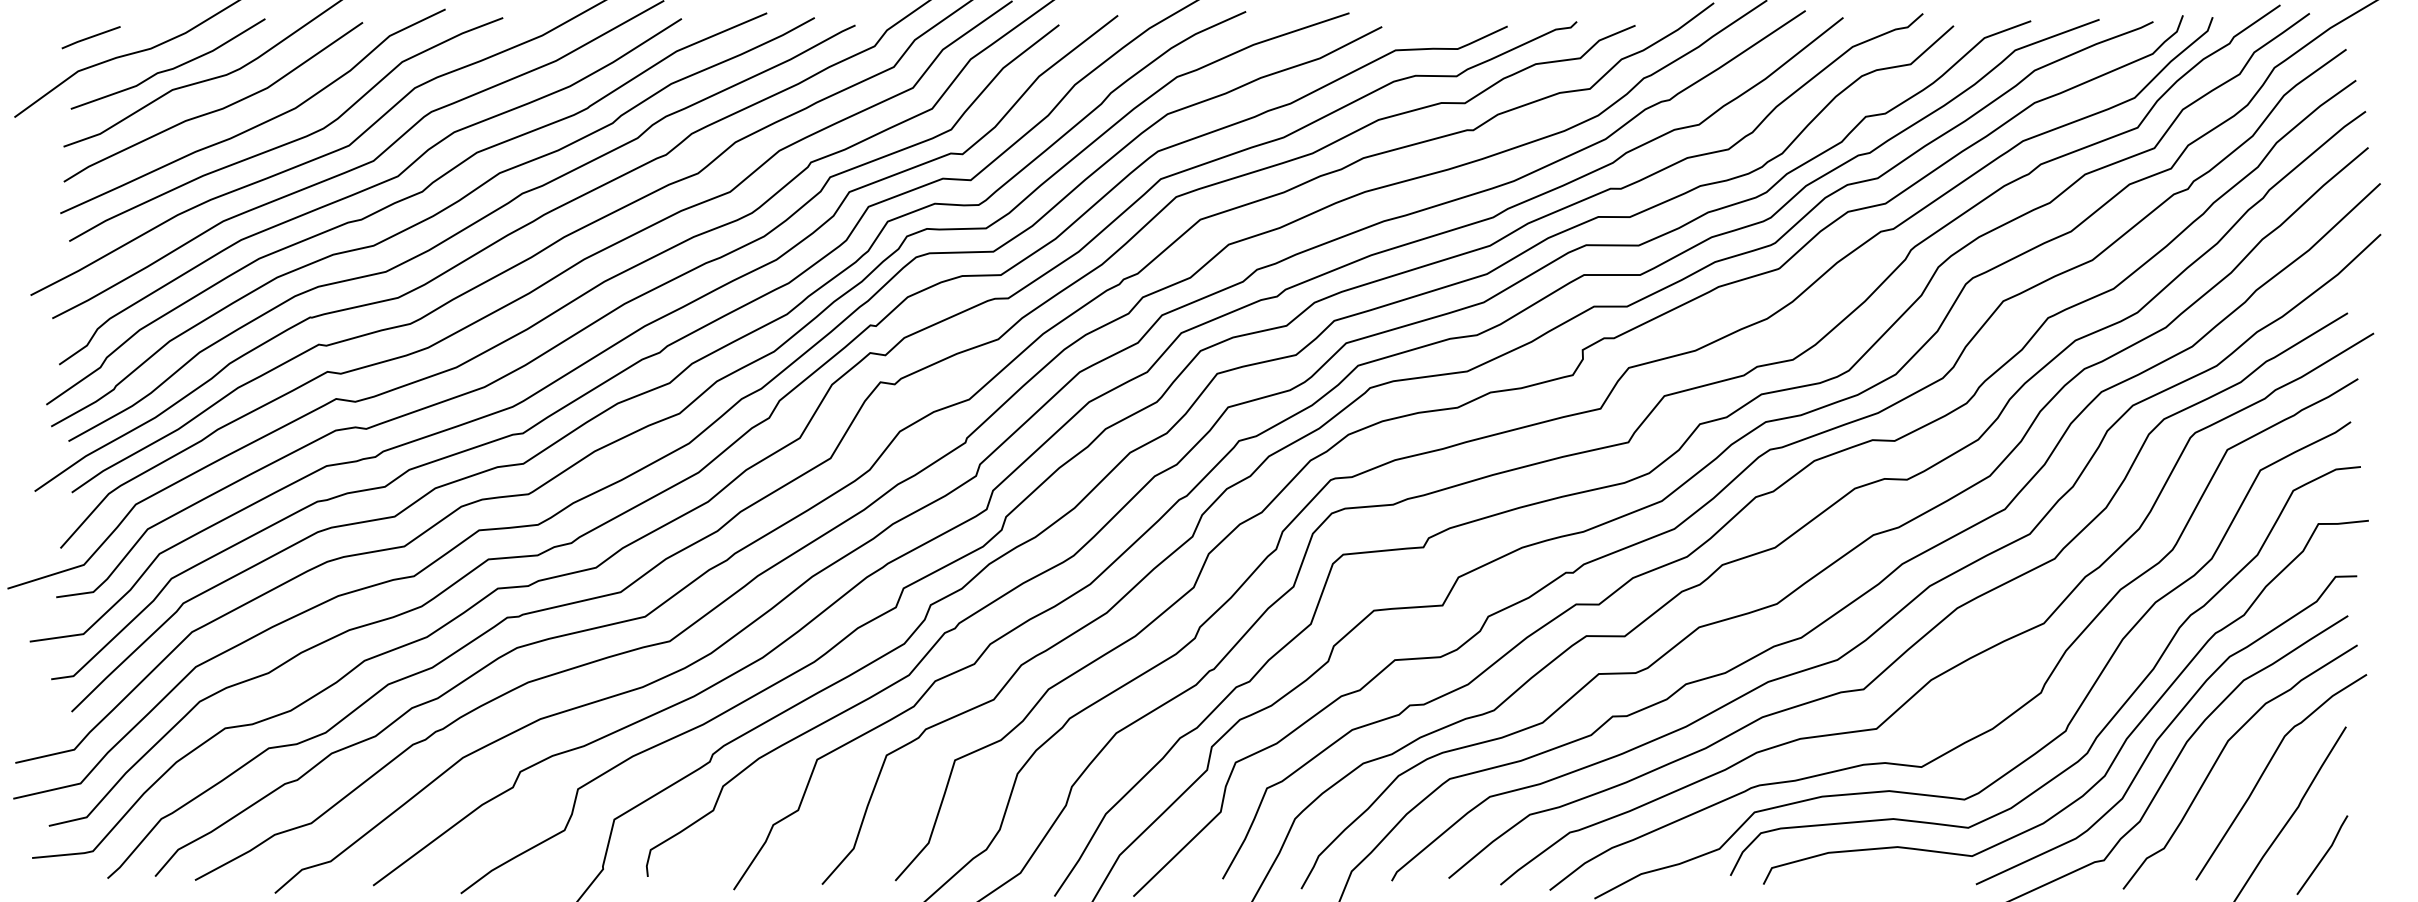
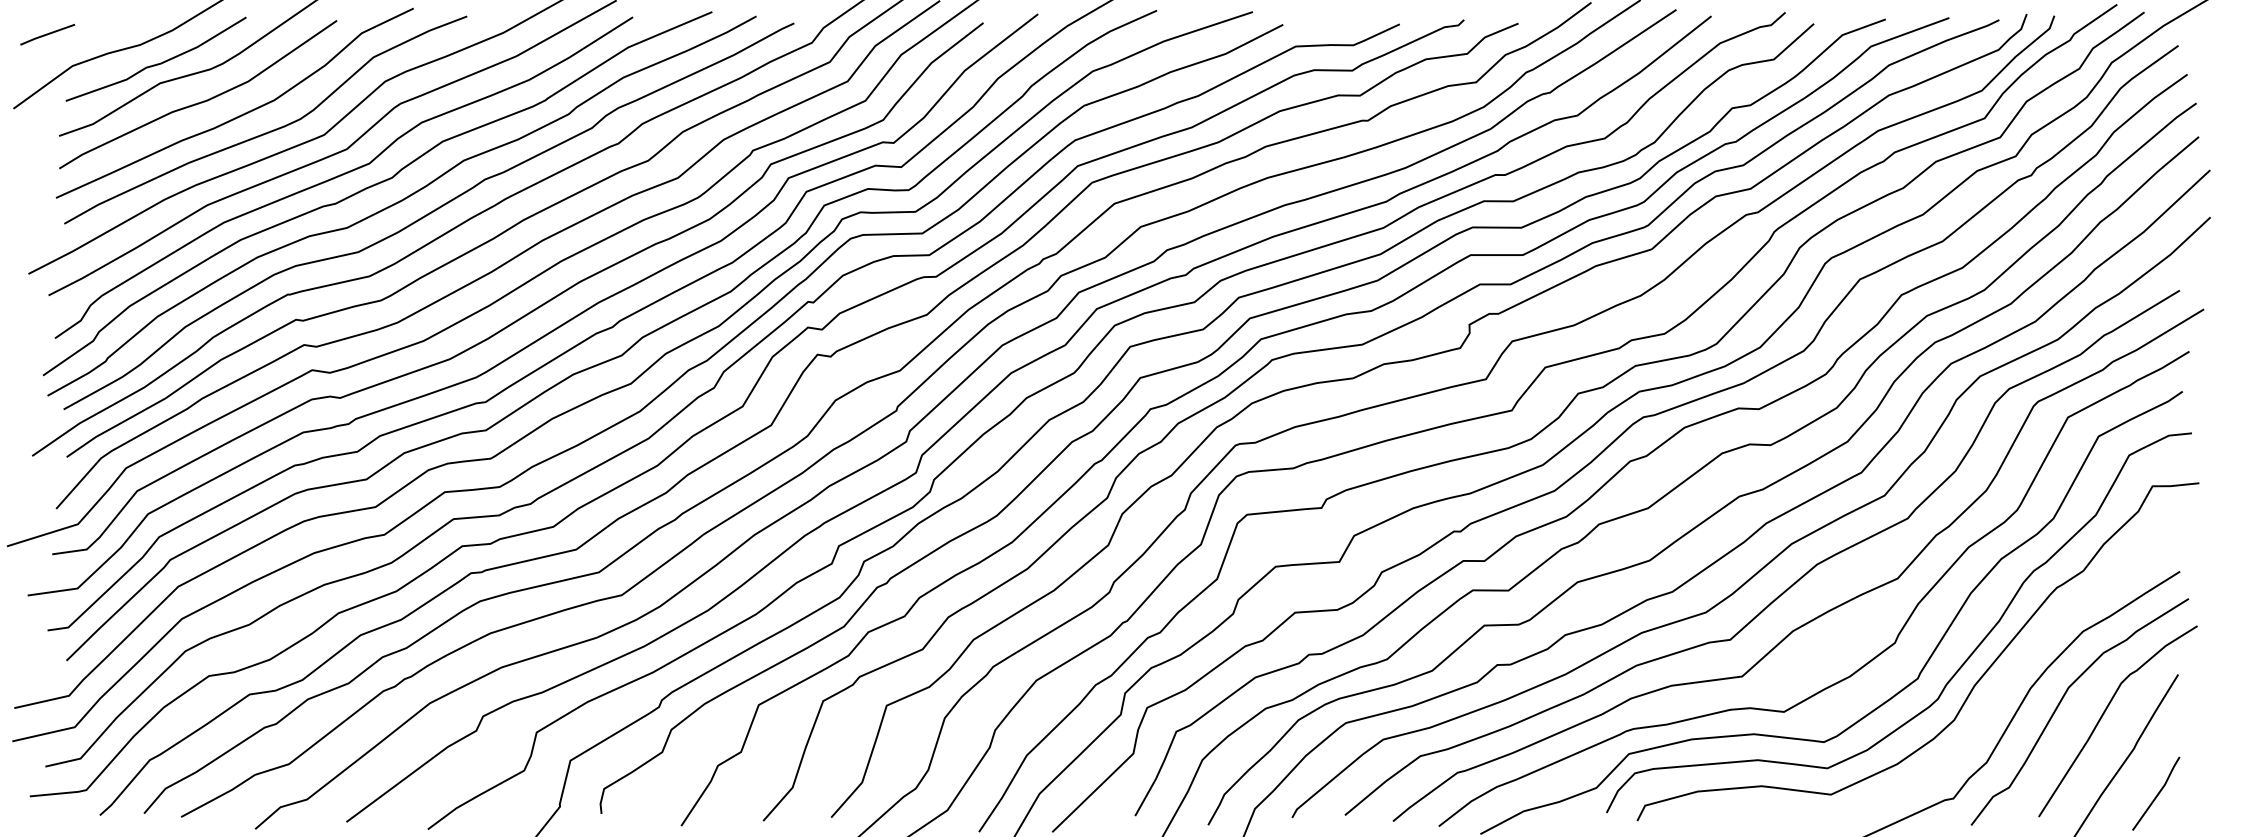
line: (90, 37) -> (47, 34), moved
curve: (2166, 729) -> (2011, 677), removed

